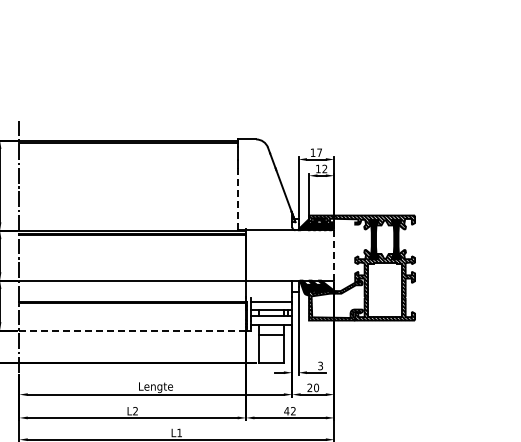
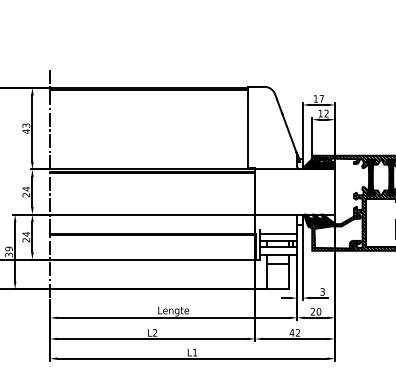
line: (237, 198) -> (247, 140), dashed -> solid
line: (334, 254) -> (335, 191), dashed -> solid
line: (132, 330) -> (152, 259), dashed -> solid

